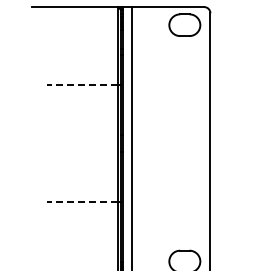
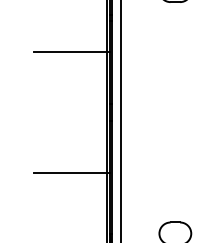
line: (82, 84) -> (70, 51), dashed -> solid
line: (82, 202) -> (70, 173), dashed -> solid

